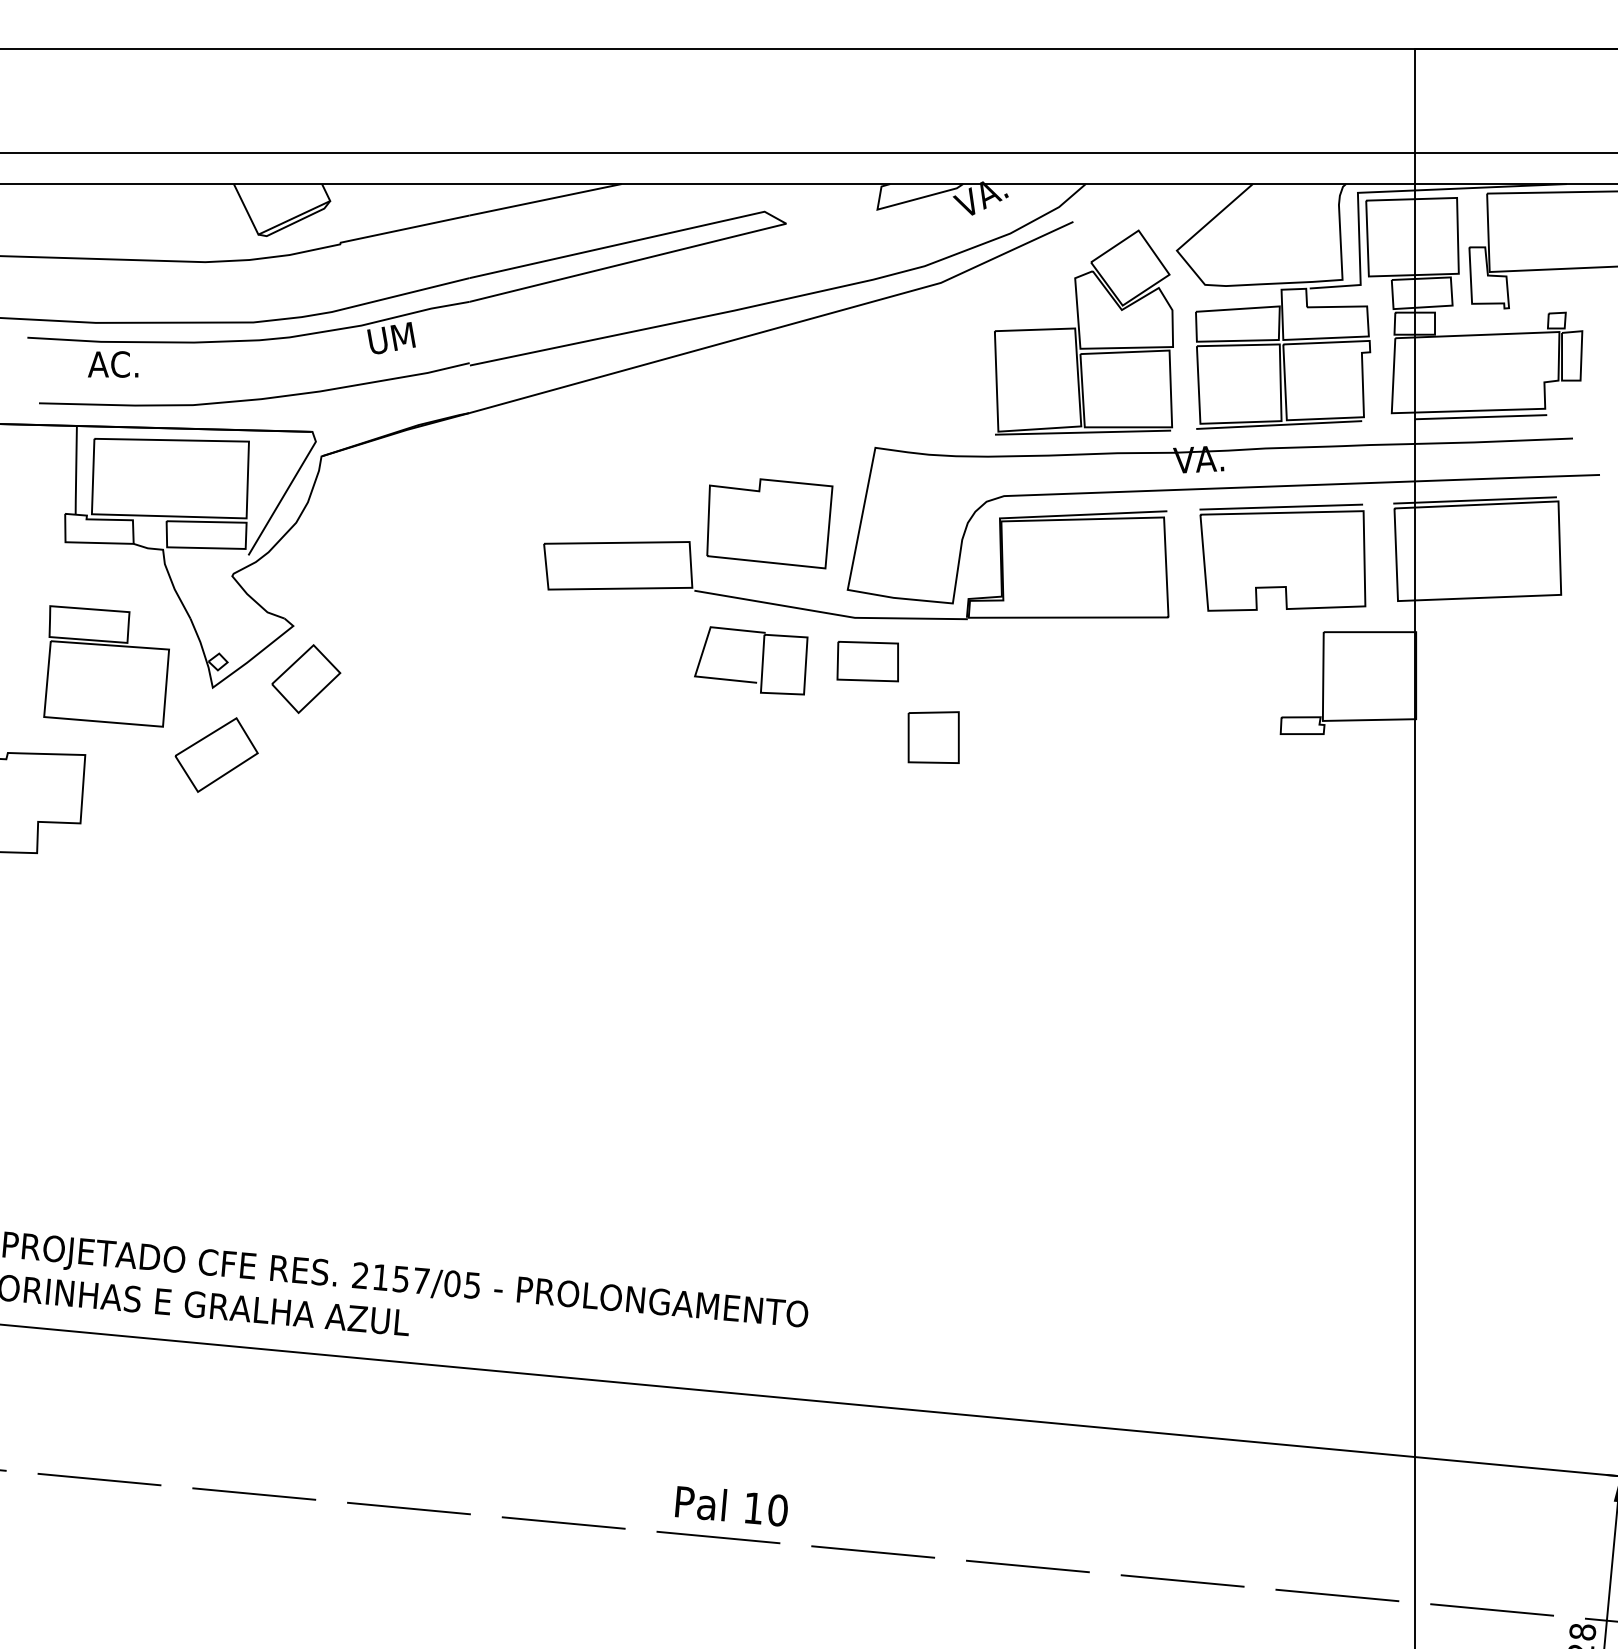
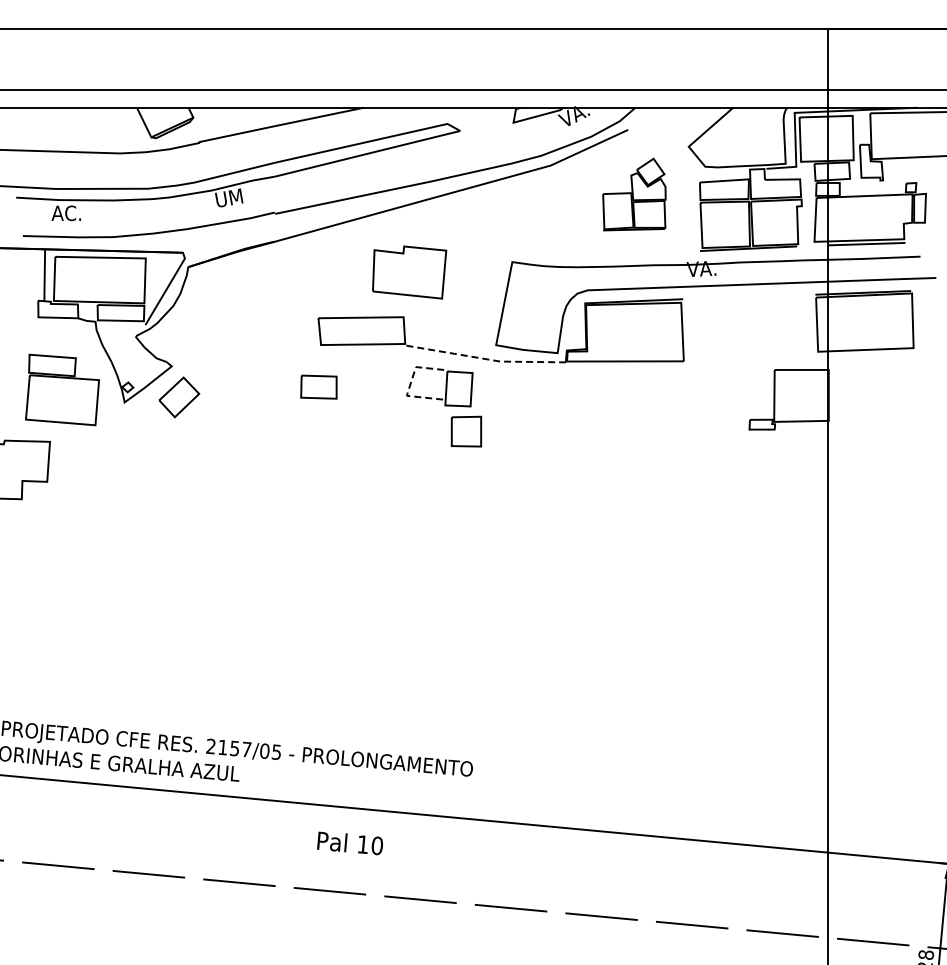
part: (1084, 332) -> (634, 194), size x0.6
part: (769, 523) -> (409, 272), moved
part: (1282, 557) -> (750, 326), removed
line: (832, 614) -> (487, 359), solid -> dashed
line: (701, 653) -> (410, 382), solid -> dashed
part: (867, 660) -> (318, 386), moved
part: (933, 737) -> (466, 431), moved
part: (215, 754) -> (126, 441), removed
text: (732, 1506) -> (350, 843), moved

